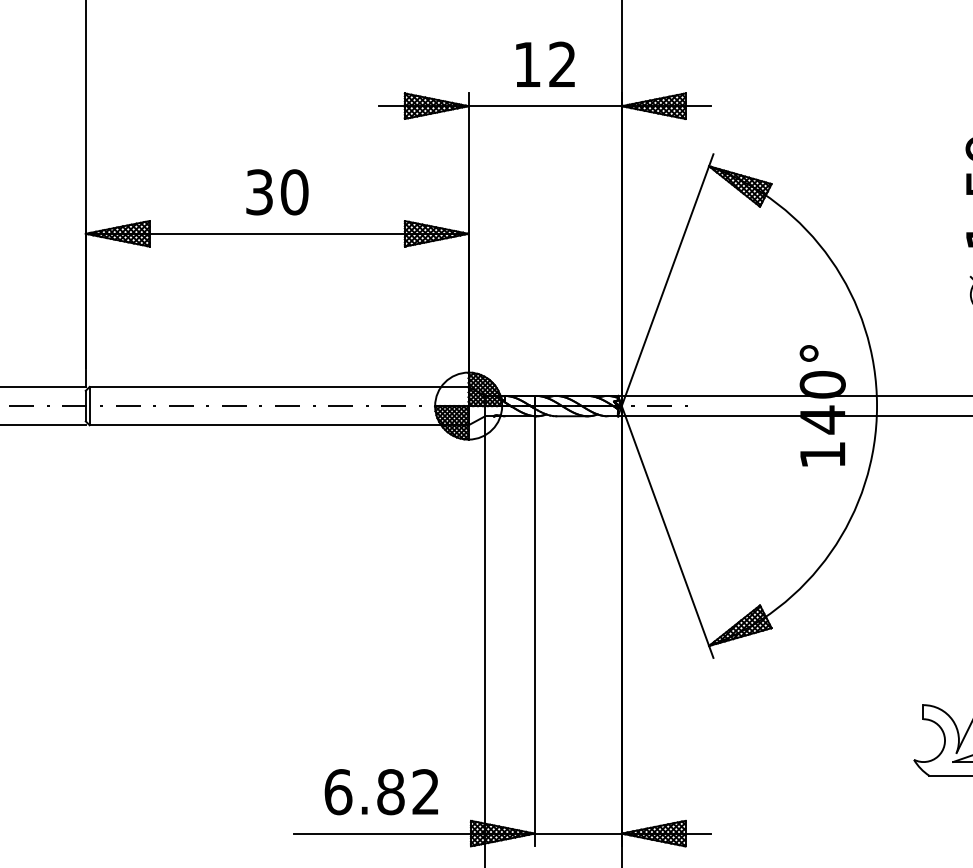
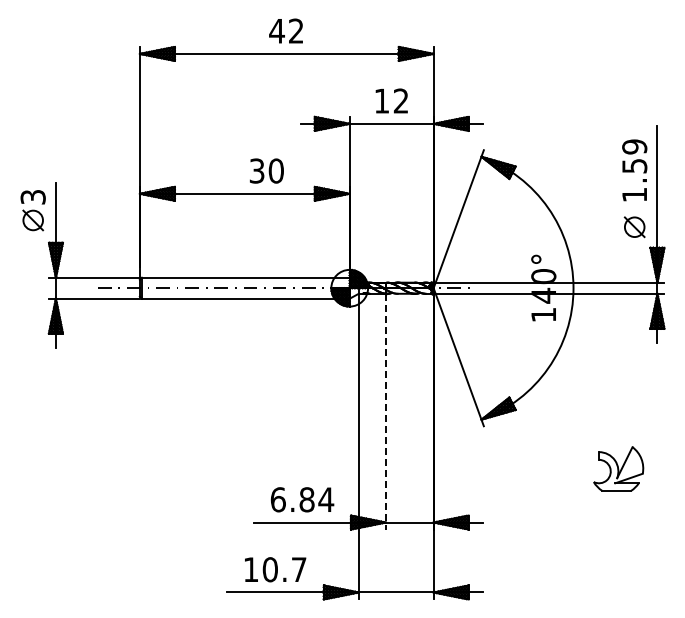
text: (276, 191) -> (266, 170), moved
line: (533, 631) -> (385, 411), solid -> dashed
text: (426, 791) -> (326, 499), 6.82 -> 6.84

